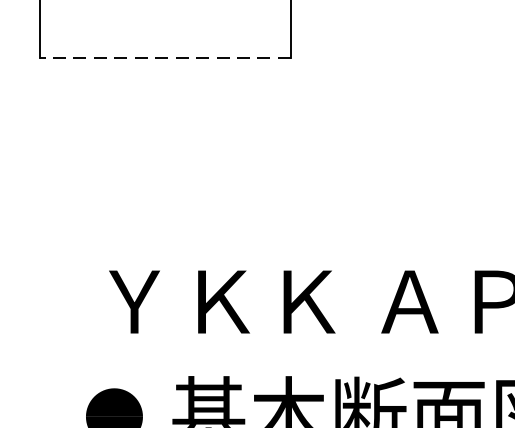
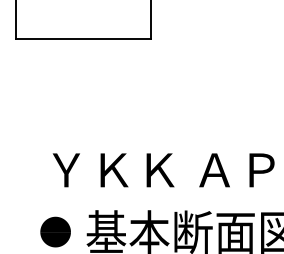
line: (164, 57) -> (82, 38), dashed -> solid

